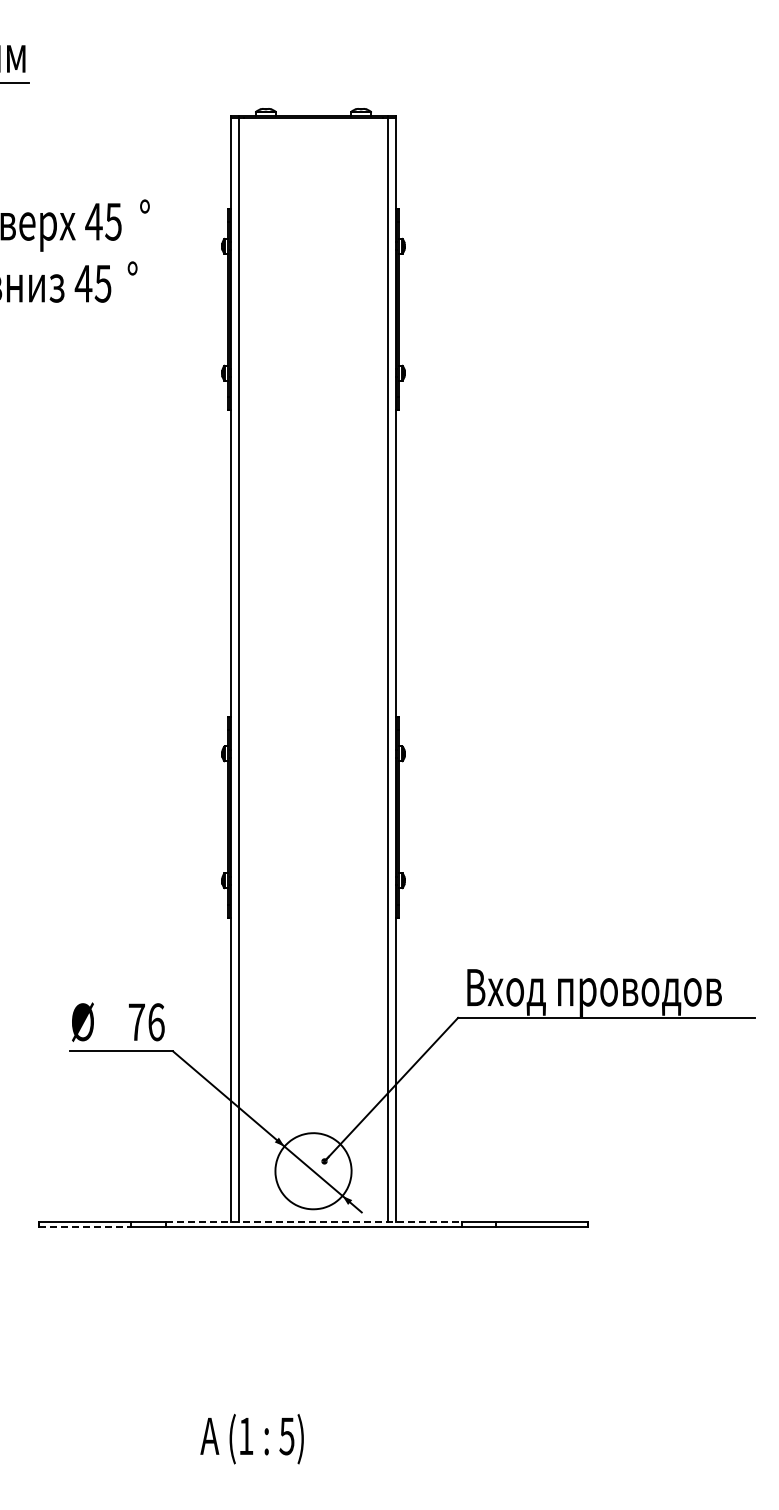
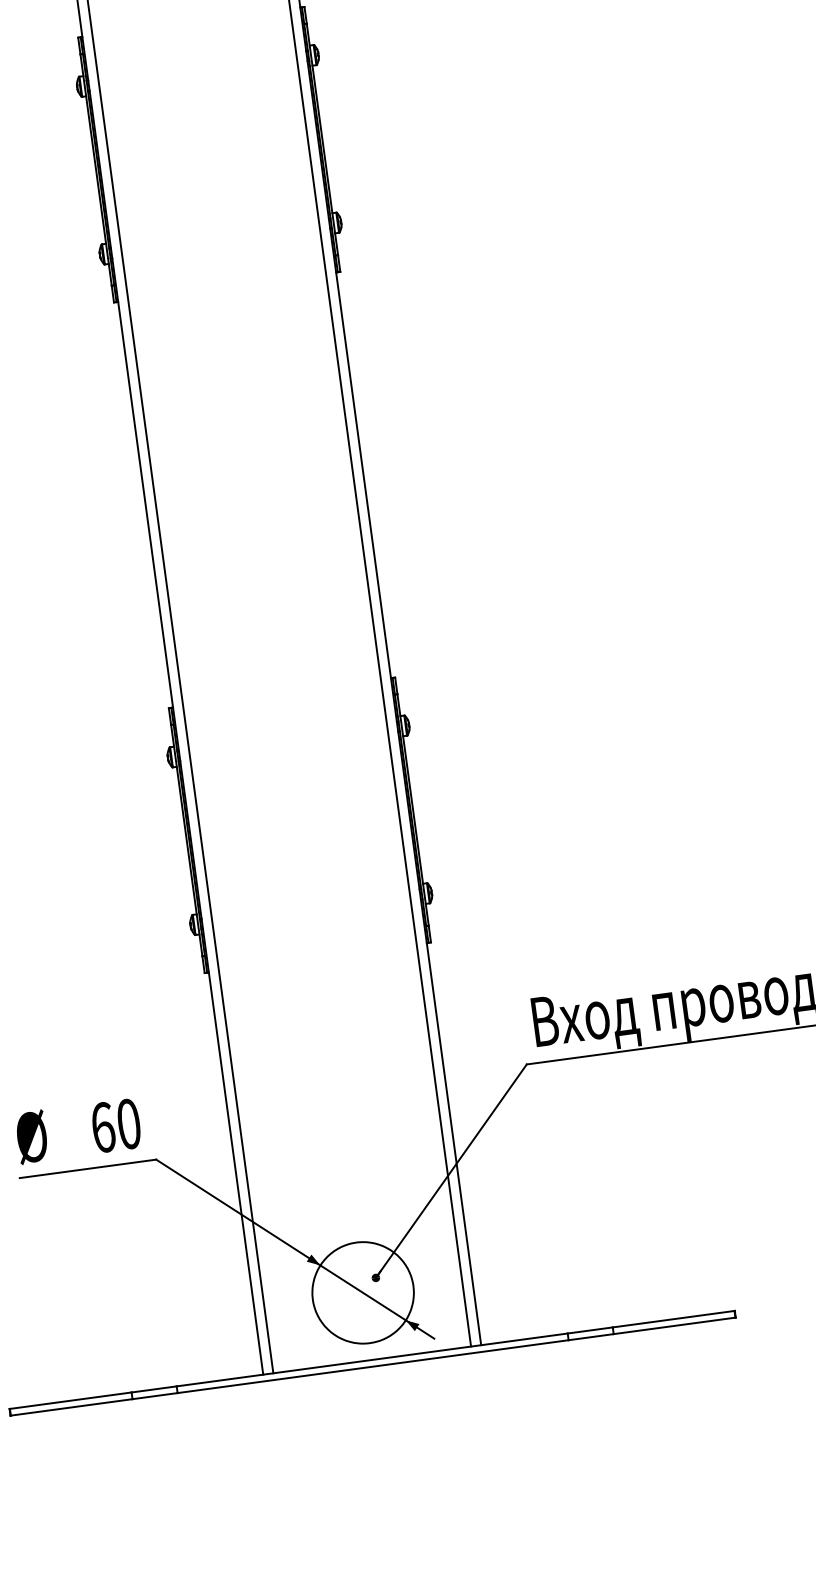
text: (146, 1022) -> (115, 1126), 76 -> 60
line: (313, 1222) -> (372, 1360), dashed -> solid
line: (85, 1227) -> (71, 1407), dashed -> solid

